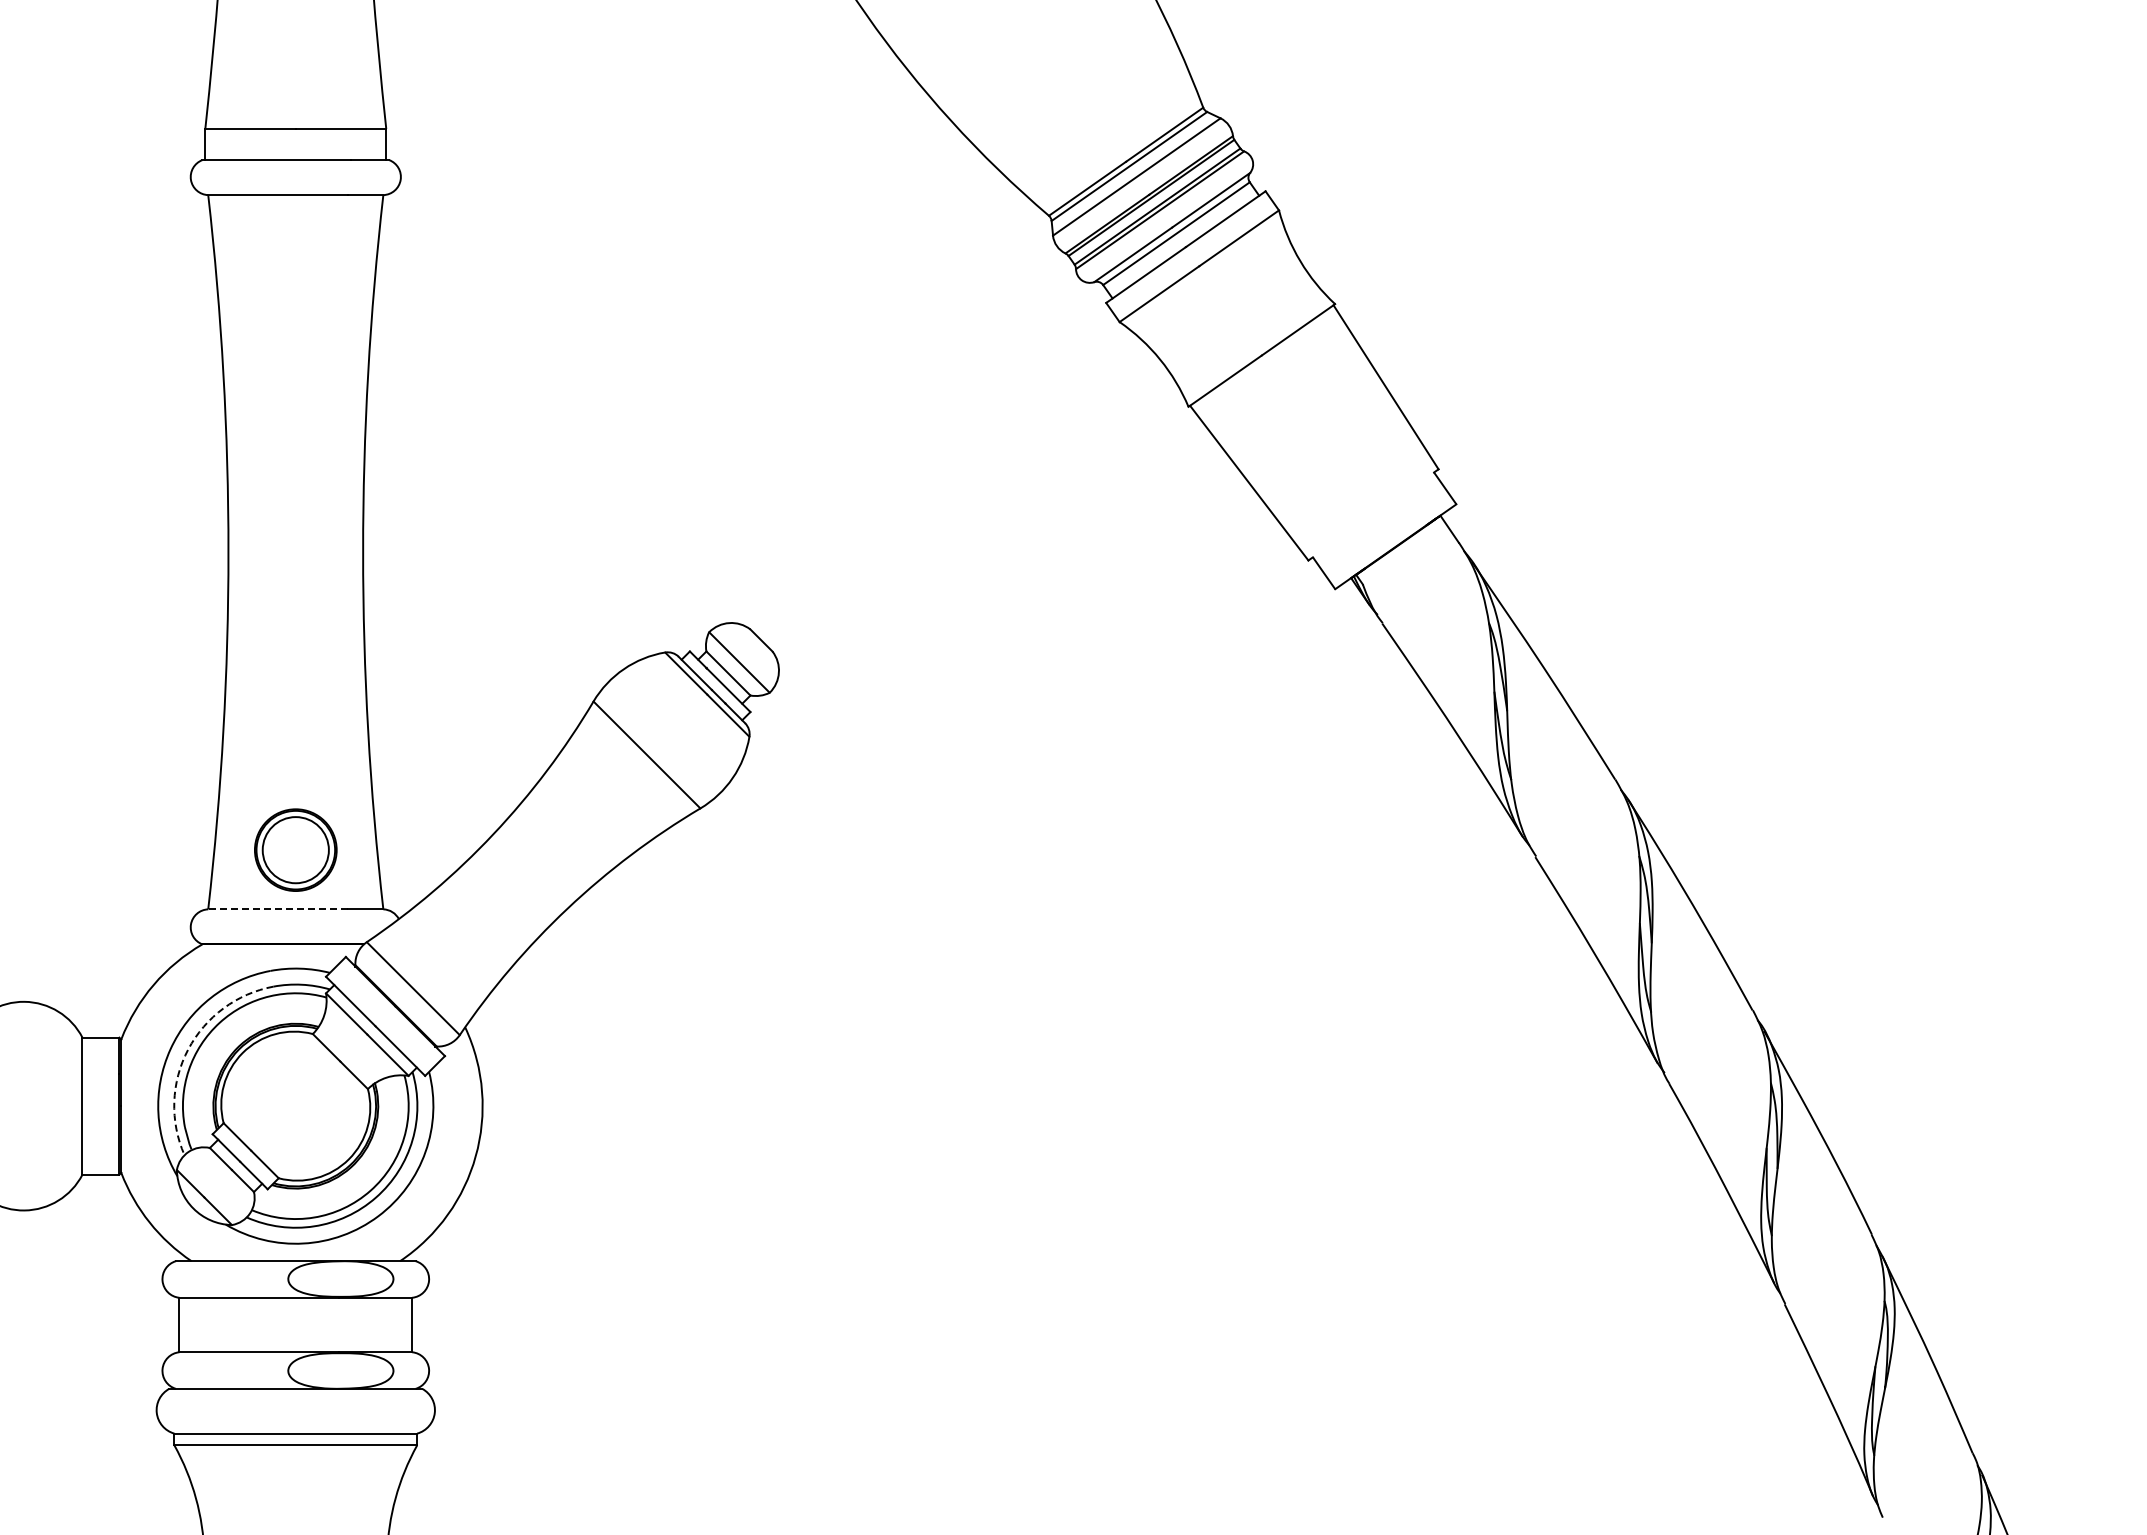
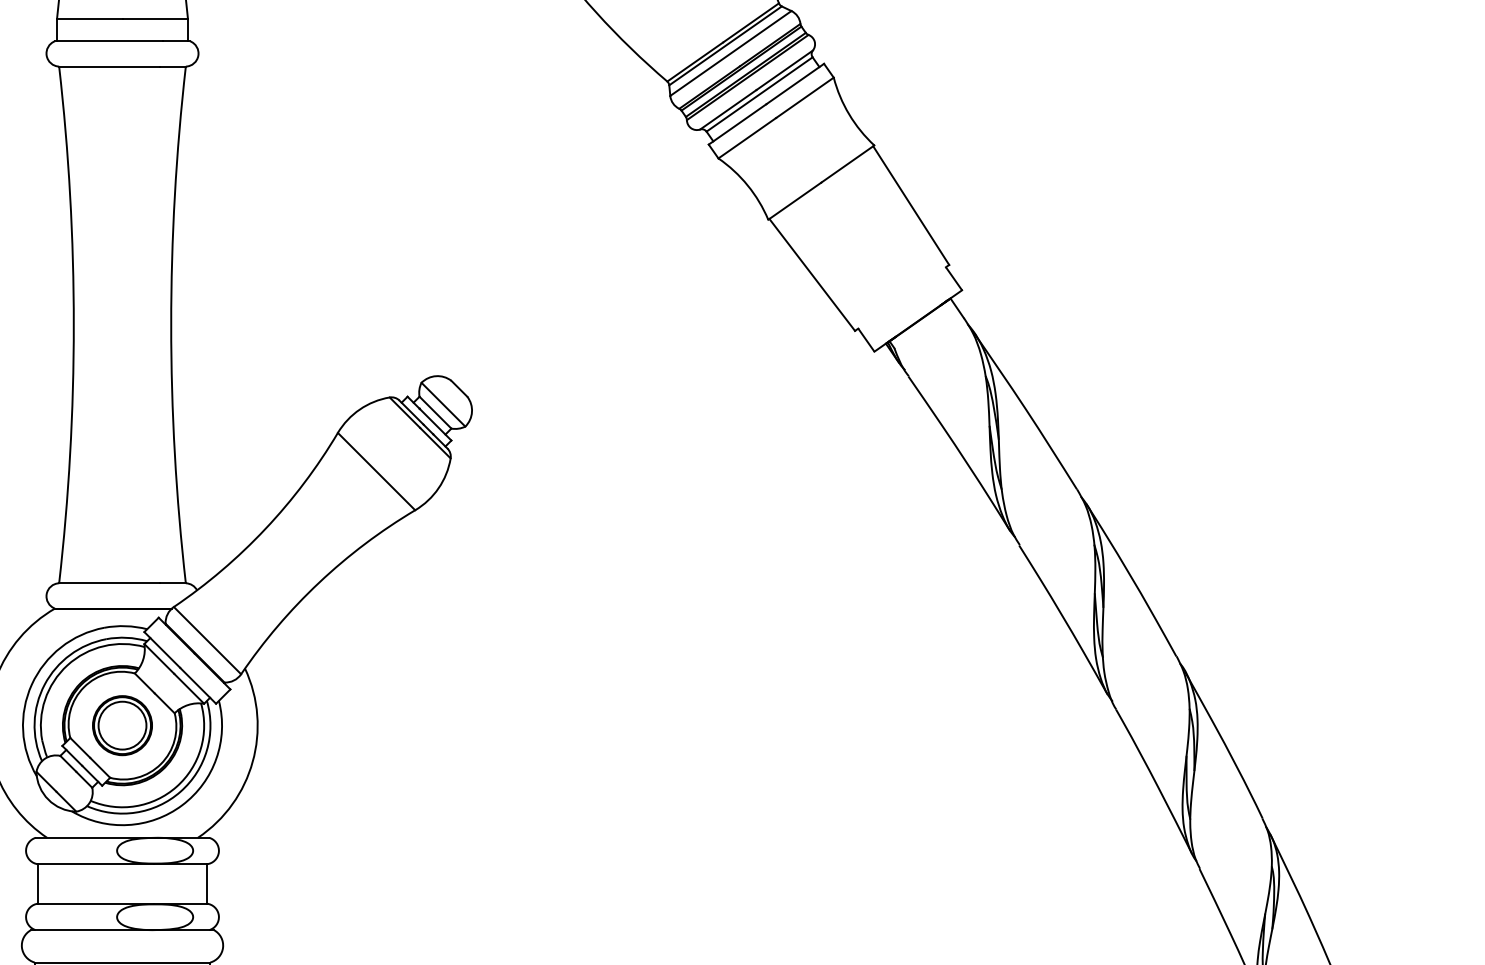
part: (295, 849) -> (122, 725), moved
line: (278, 909) -> (109, 583), dashed -> solid
arc: (188, 1049) -> (44, 684), dashed -> solid

